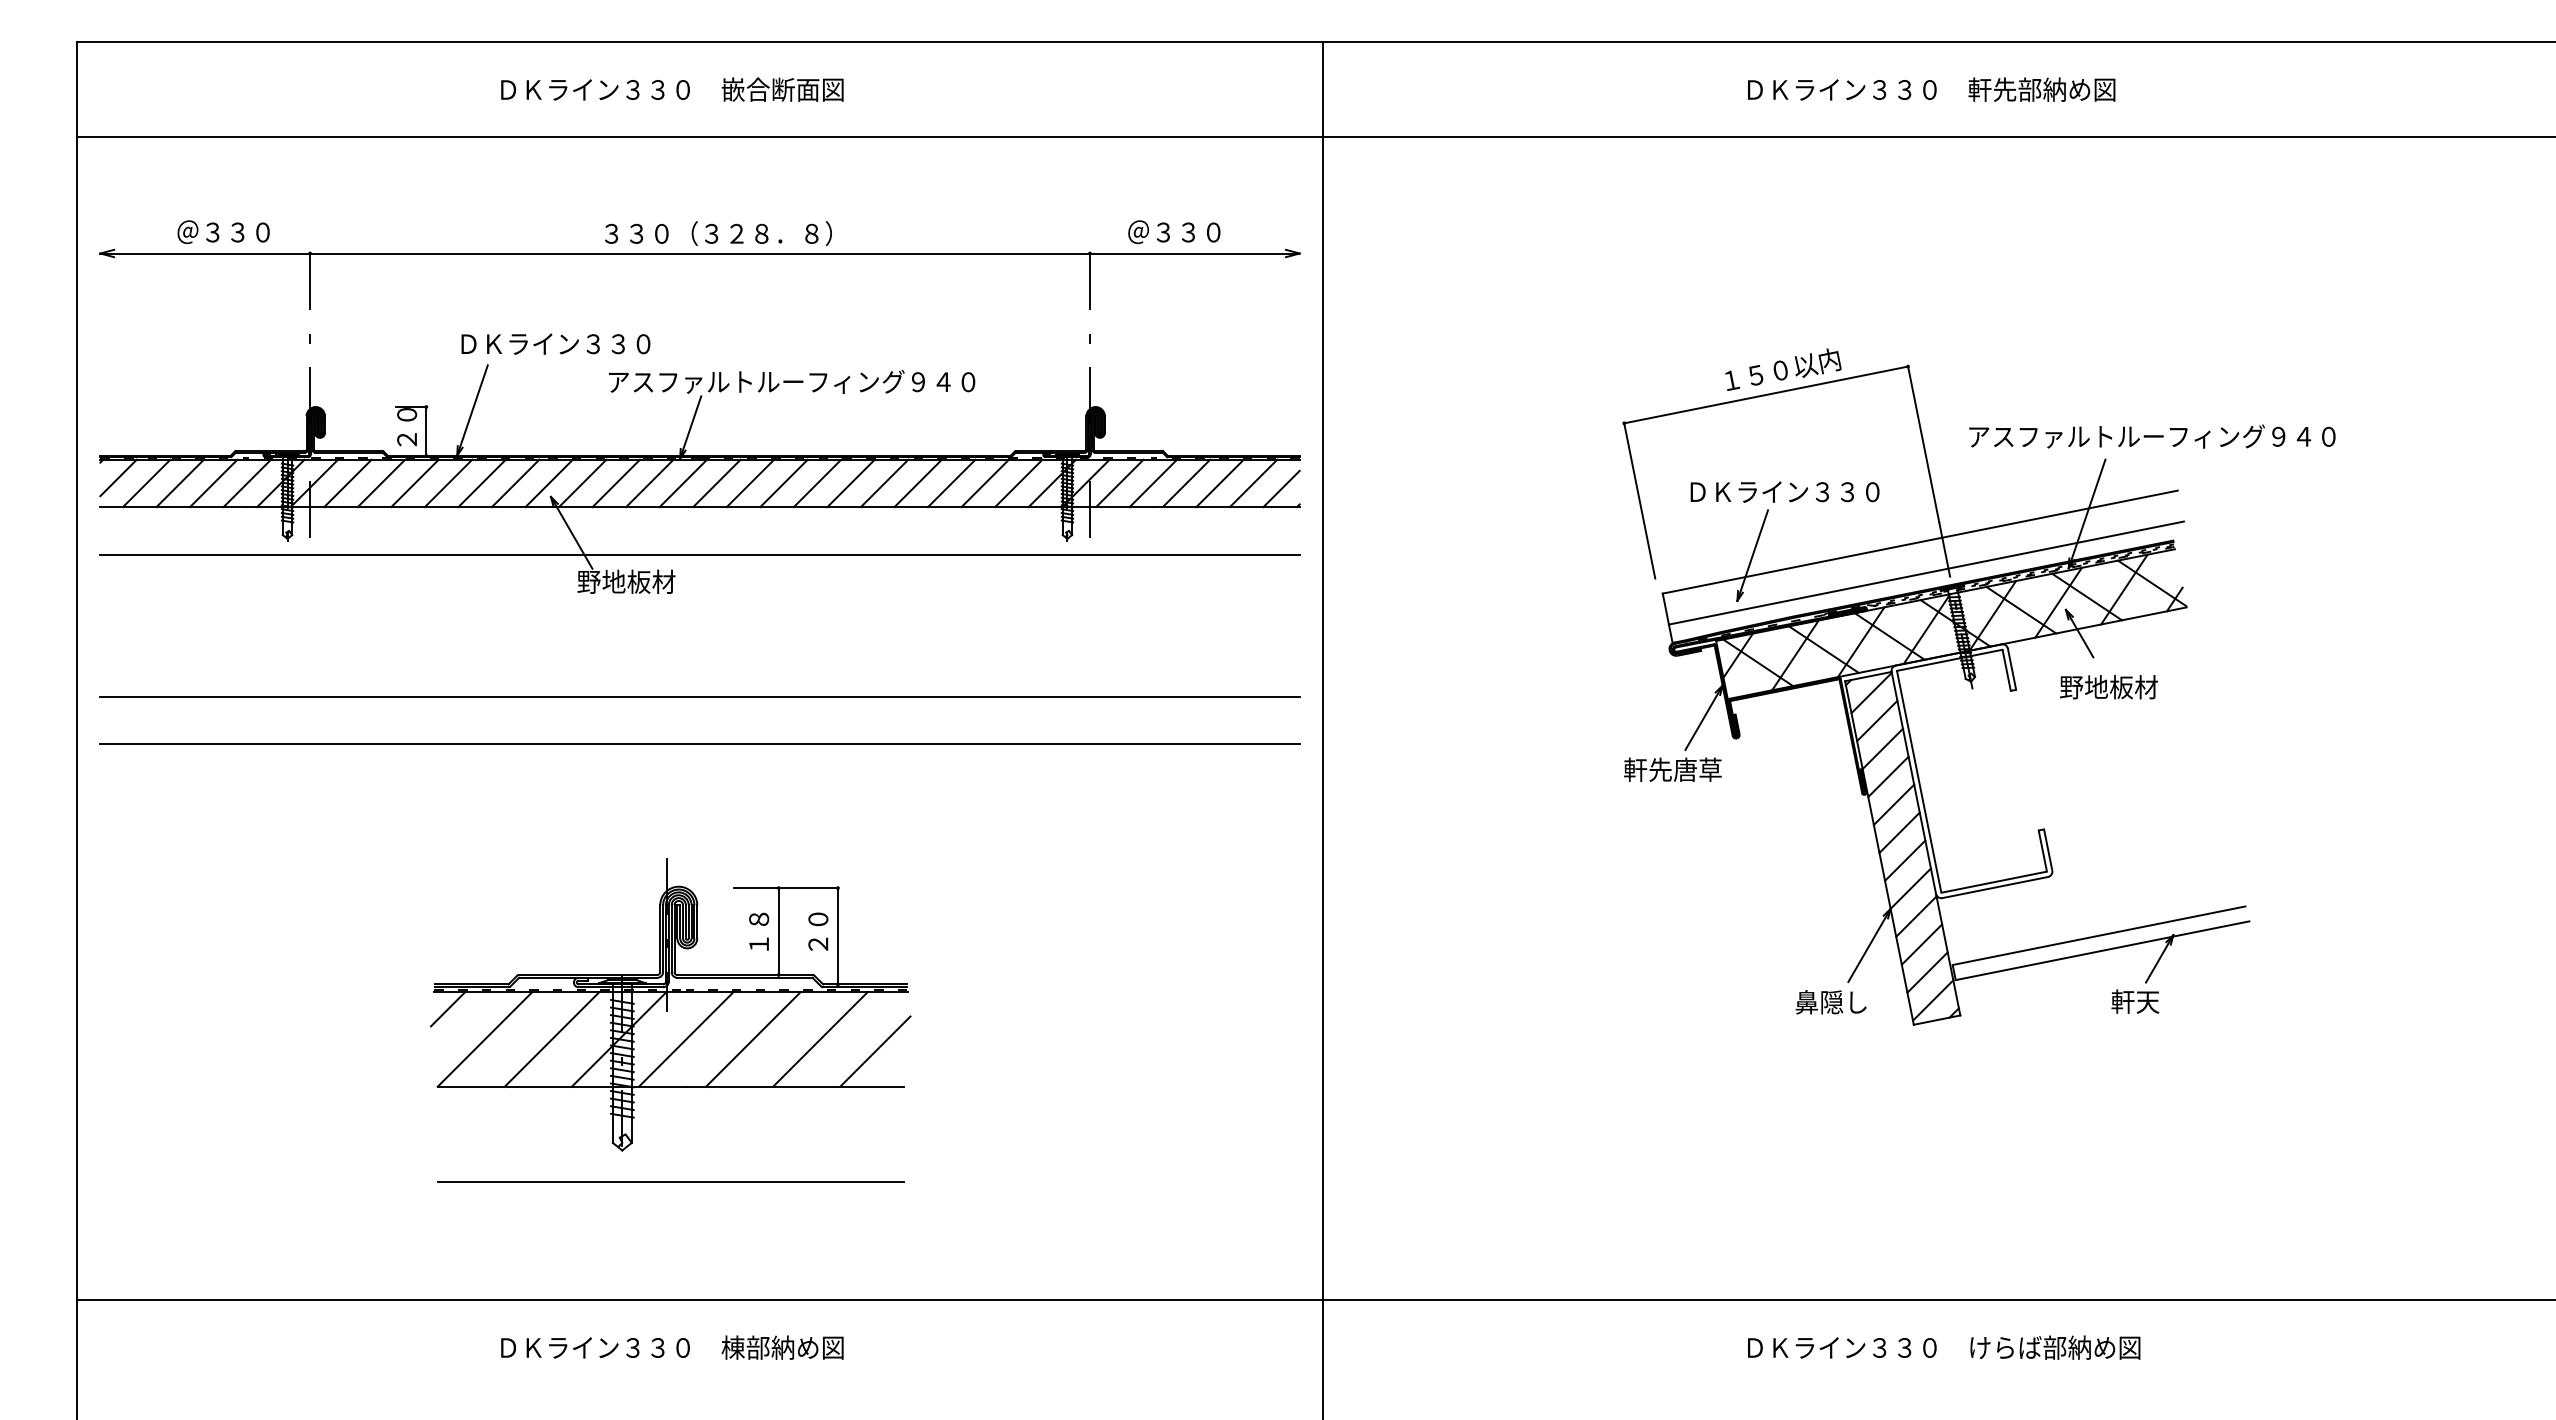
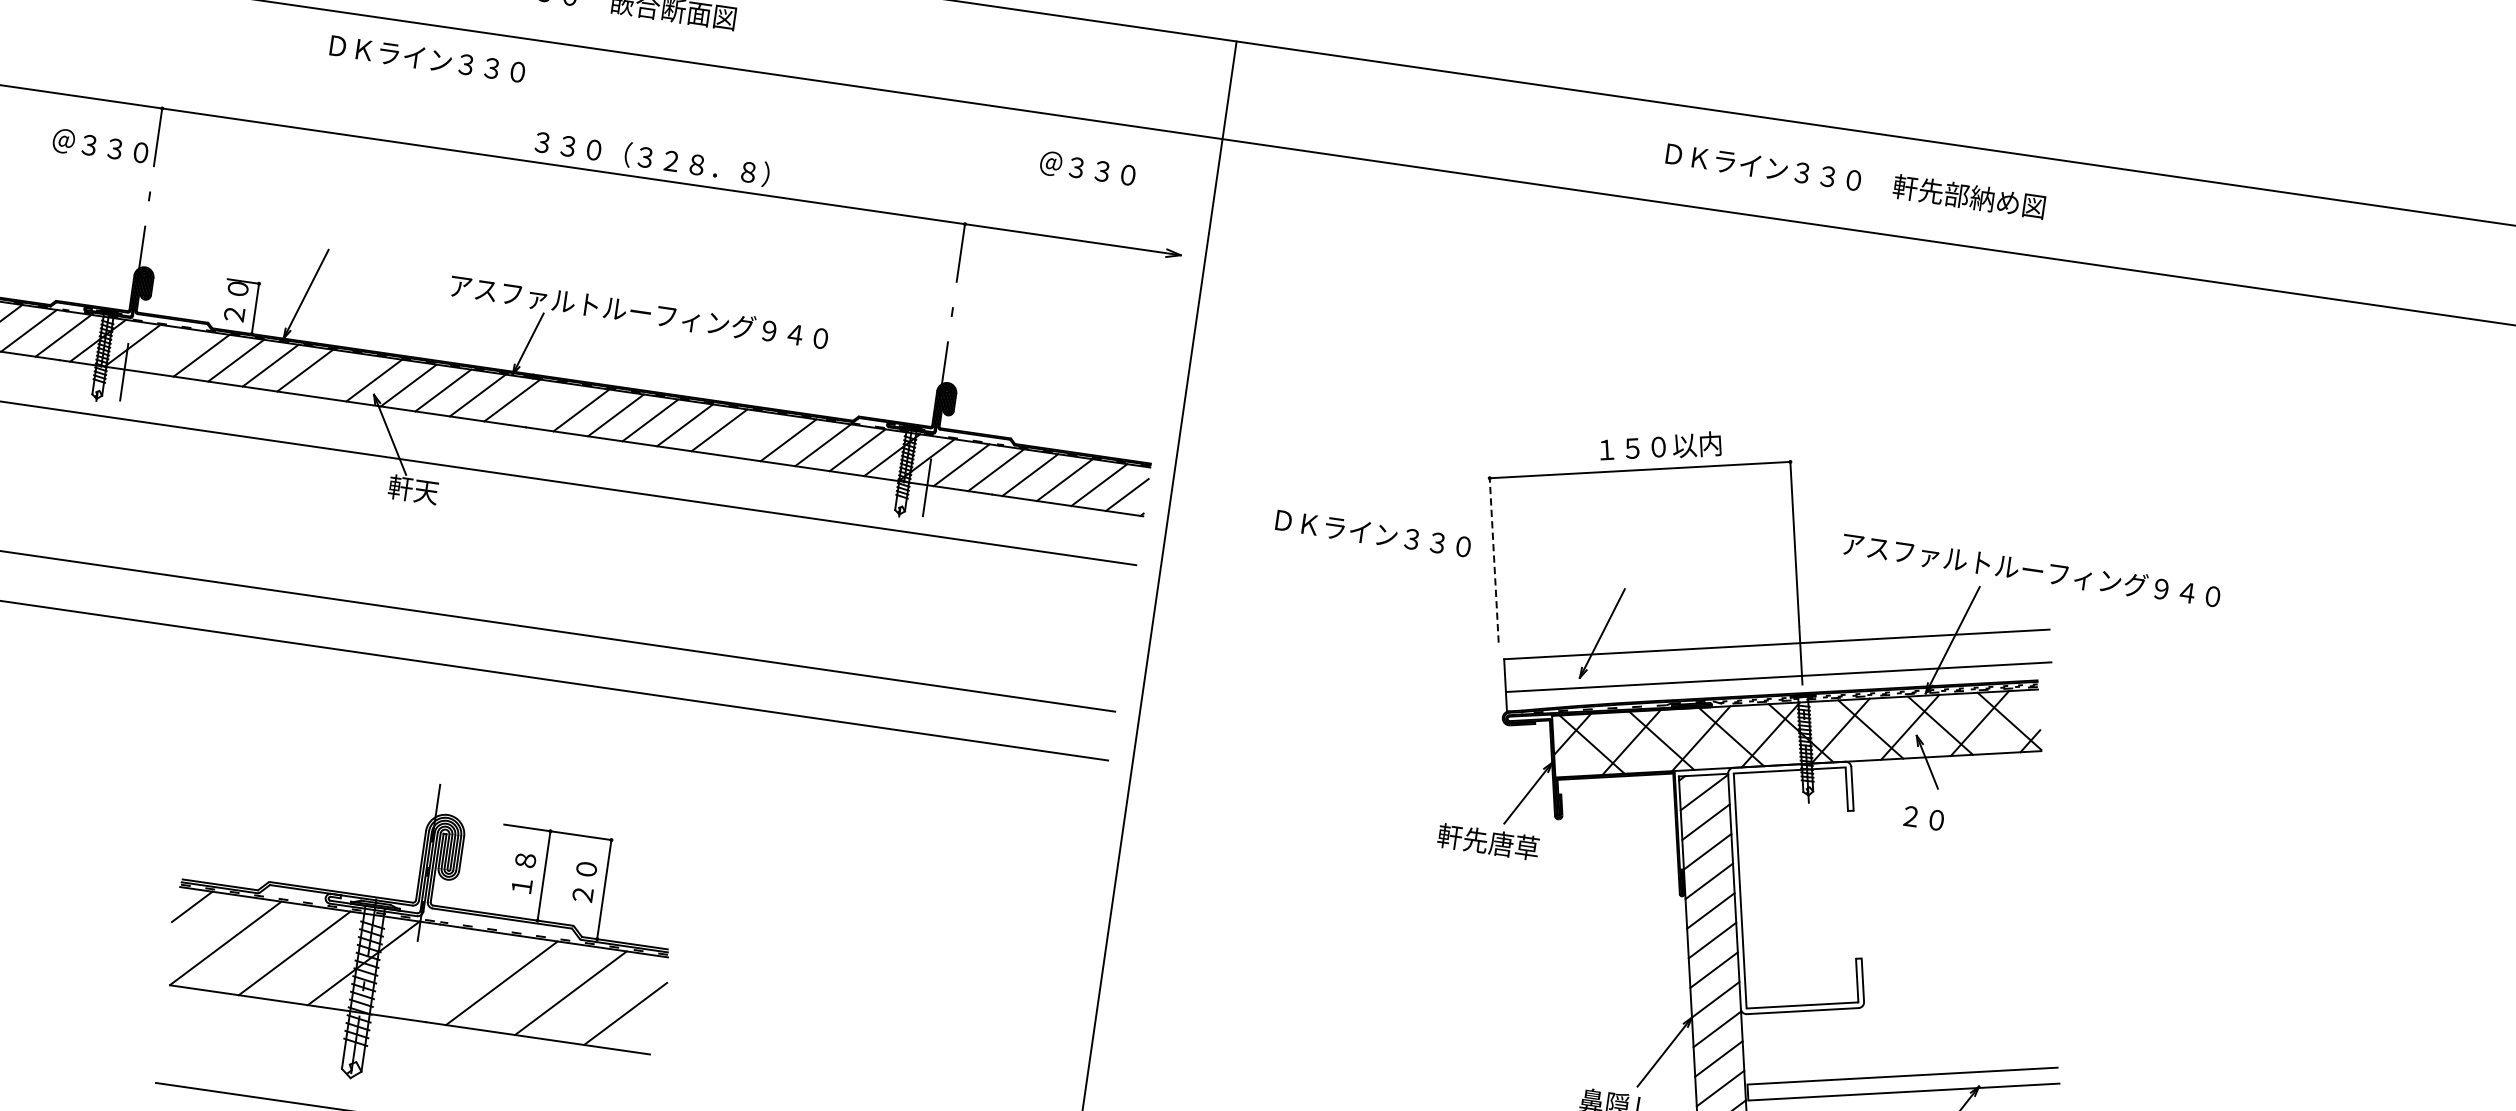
text: (223, 232) -> (100, 146), moved
text: (1174, 232) -> (1087, 169), moved
text: (718, 233) -> (652, 158), moved
text: (555, 343) -> (427, 58), moved
line: (347, 483) -> (166, 350), removed
line: (515, 483) -> (339, 375), removed
line: (716, 483) -> (546, 405), removed
line: (917, 483) -> (753, 435), removed
text: (1784, 491) -> (1372, 533), moved
line: (1639, 500) -> (1494, 559), solid -> dashed
text: (626, 581) -> (439, 493), 野地板材 -> 軒天
text: (2108, 687) -> (1949, 821), 野地板材 -> ２０
line: (685, 1039) -> (432, 973), removed

